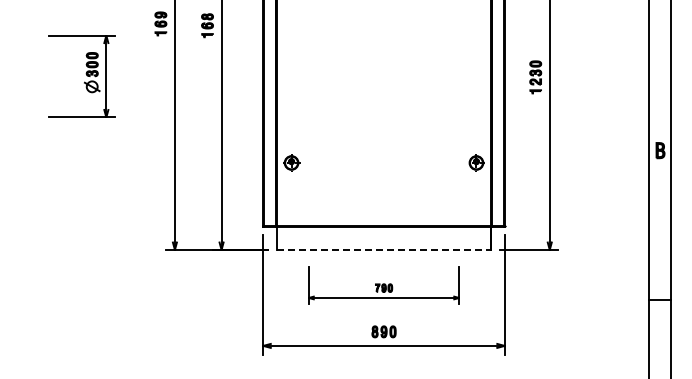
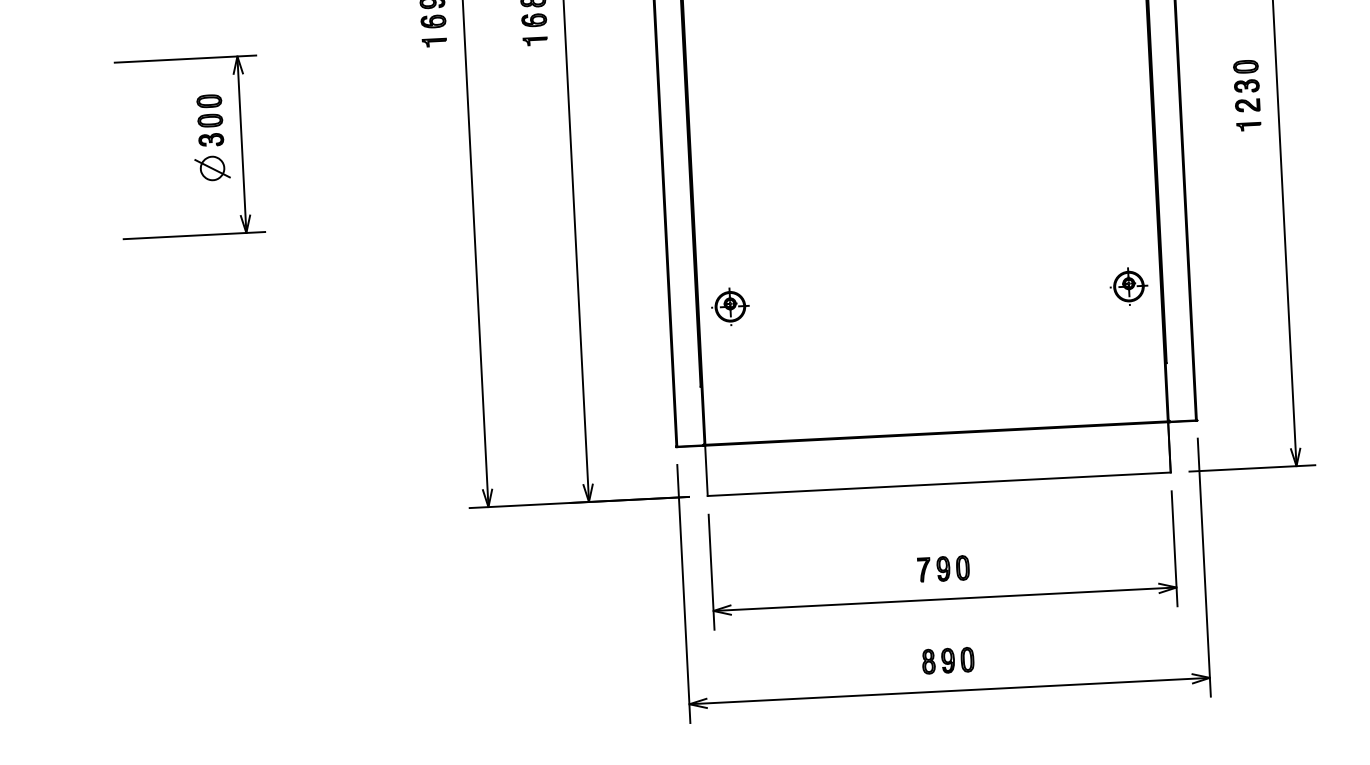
part: (81, 76) -> (188, 147), moved
line: (384, 249) -> (940, 483), dashed -> solid
part: (383, 285) -> (941, 560), size x1.43

